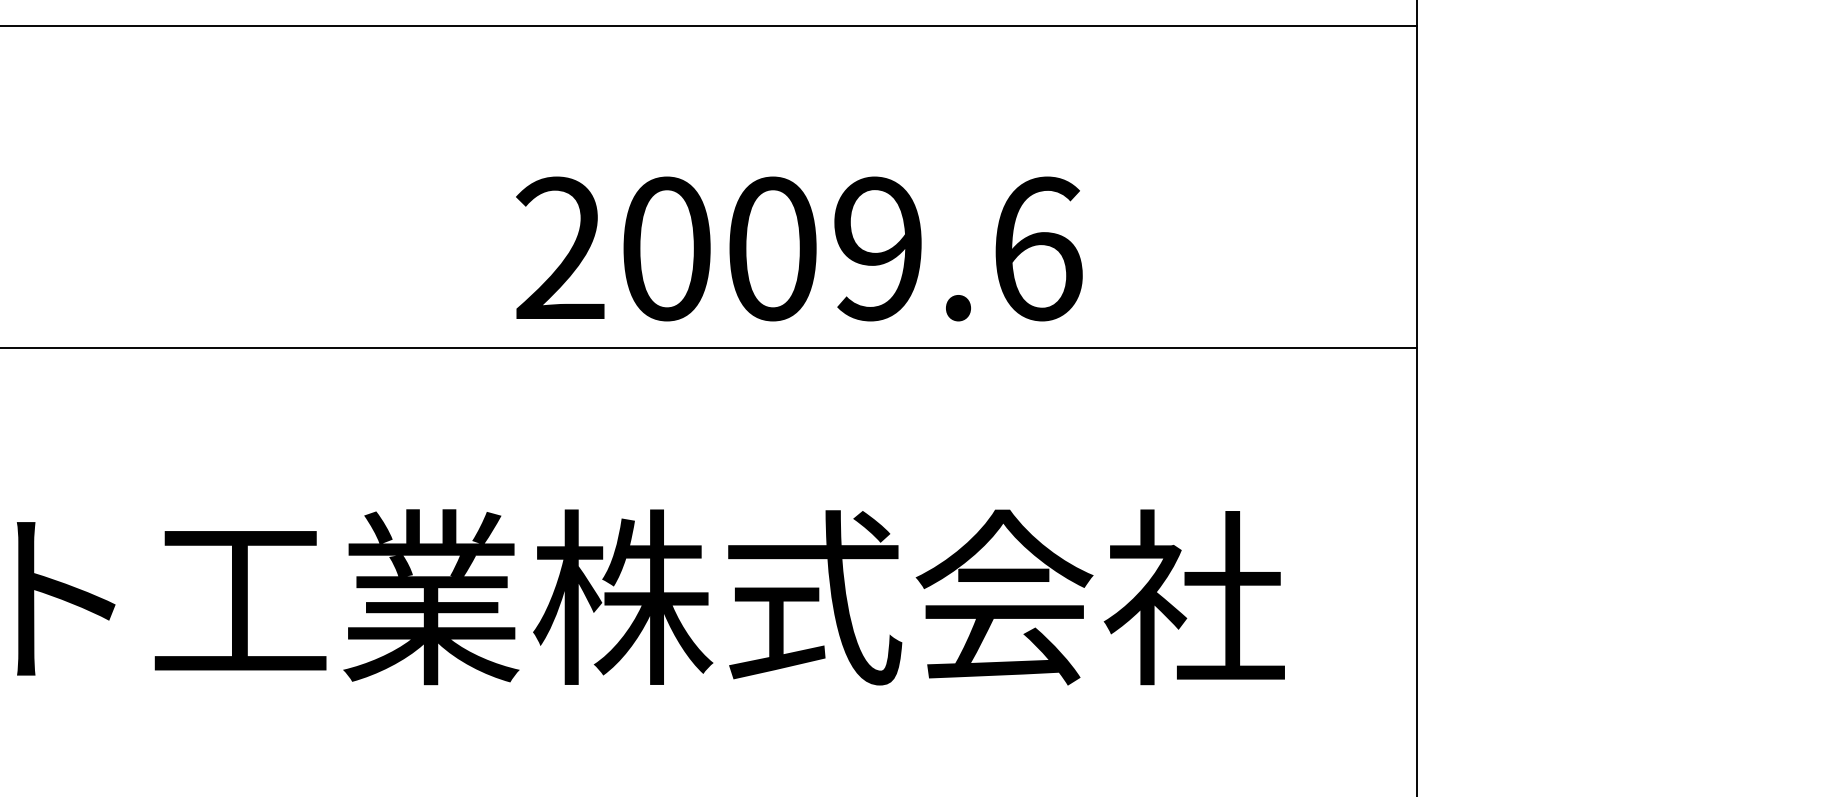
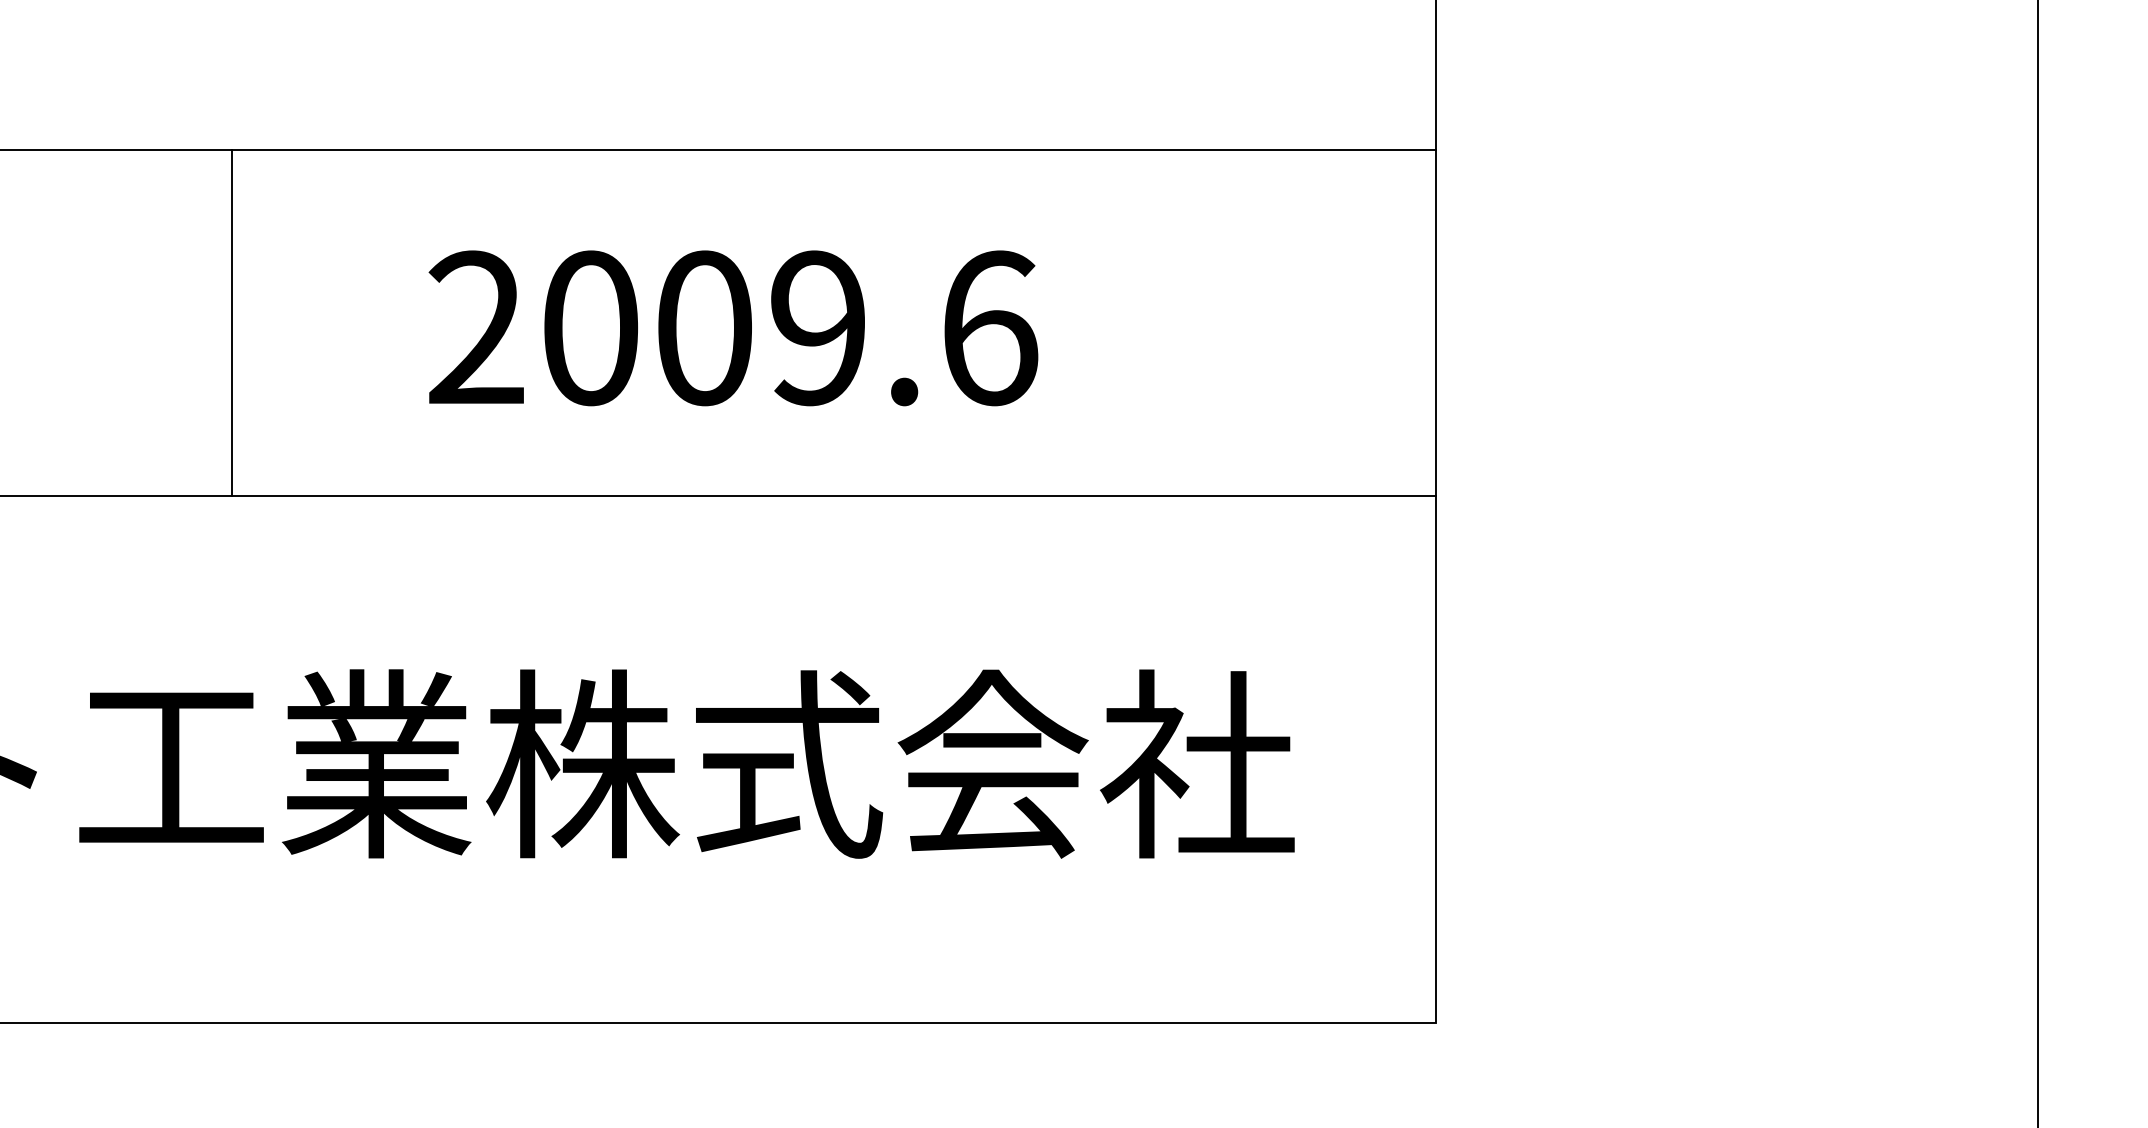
line: (297, 186) -> (232, 322), added
text: (799, 249) -> (733, 328), moved

